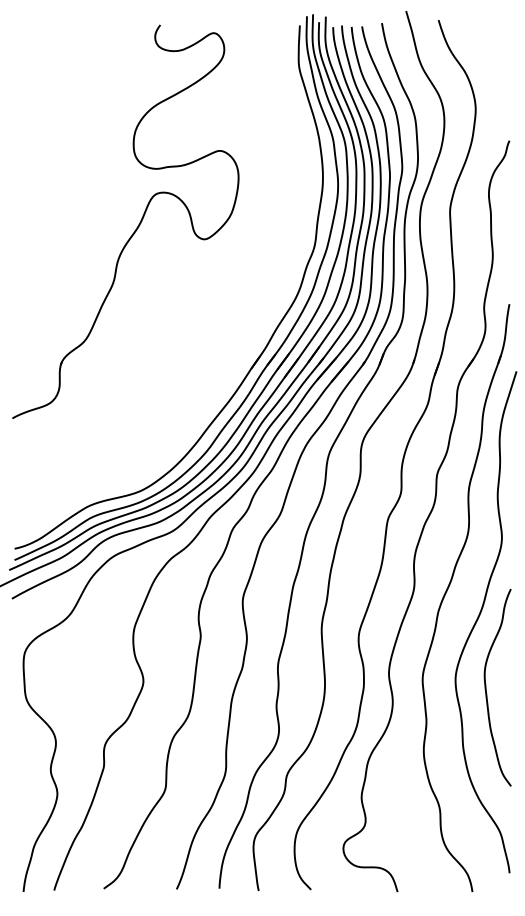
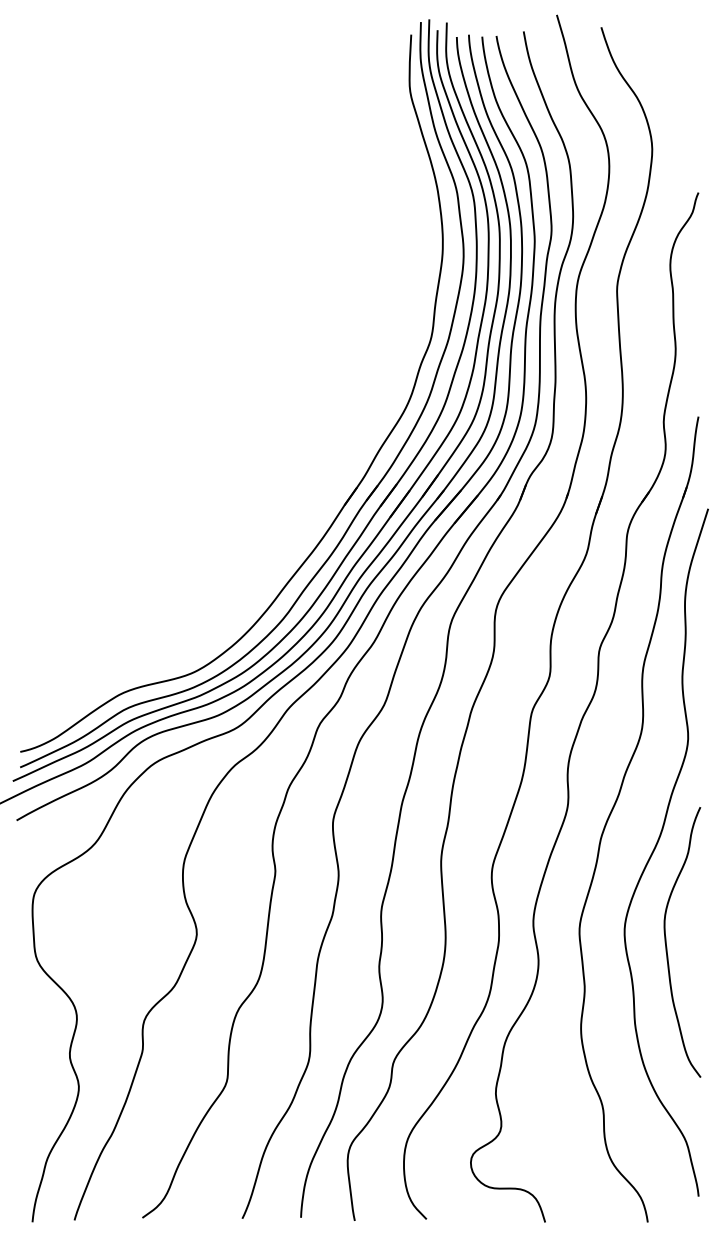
part: (136, 227) -> (187, 311), removed

